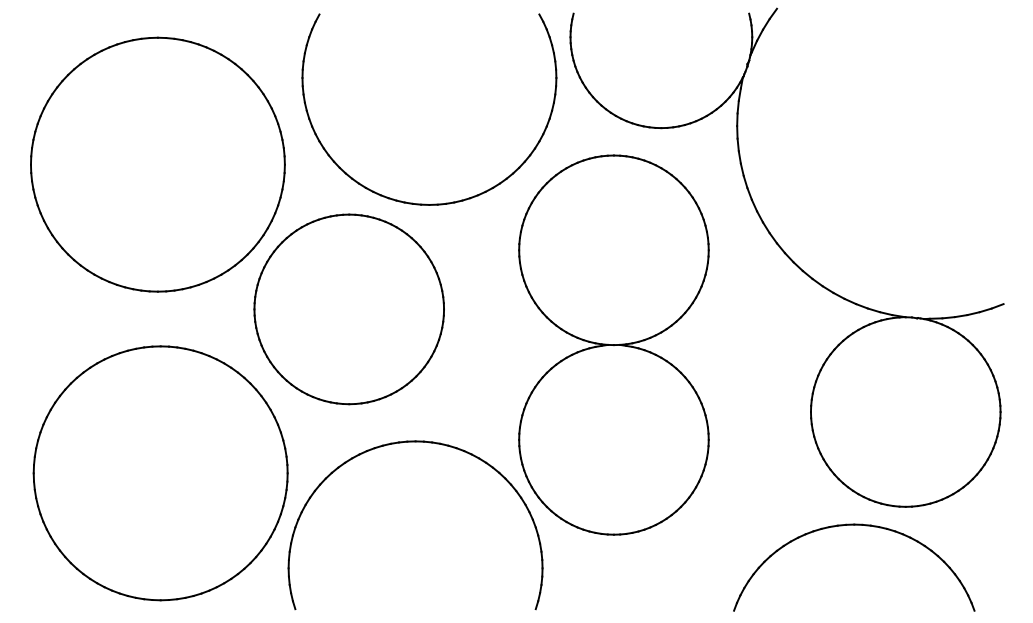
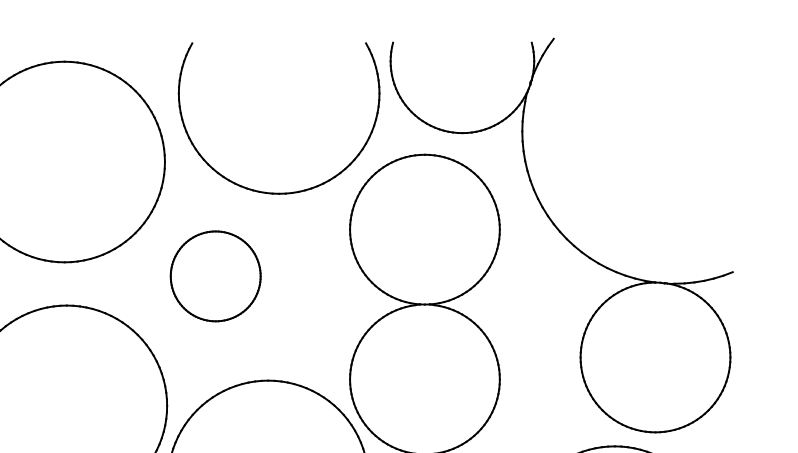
part: (348, 309) -> (215, 276), size x0.6

